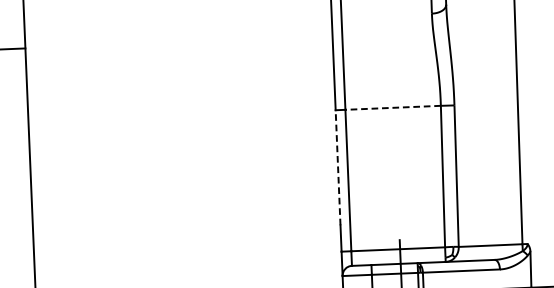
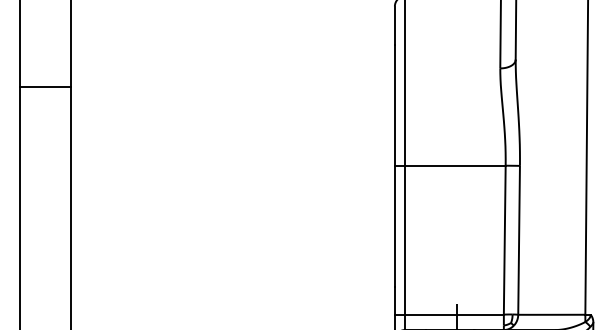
line: (392, 107) -> (454, 165), dashed -> solid
line: (337, 167) -> (394, 226), dashed -> solid

